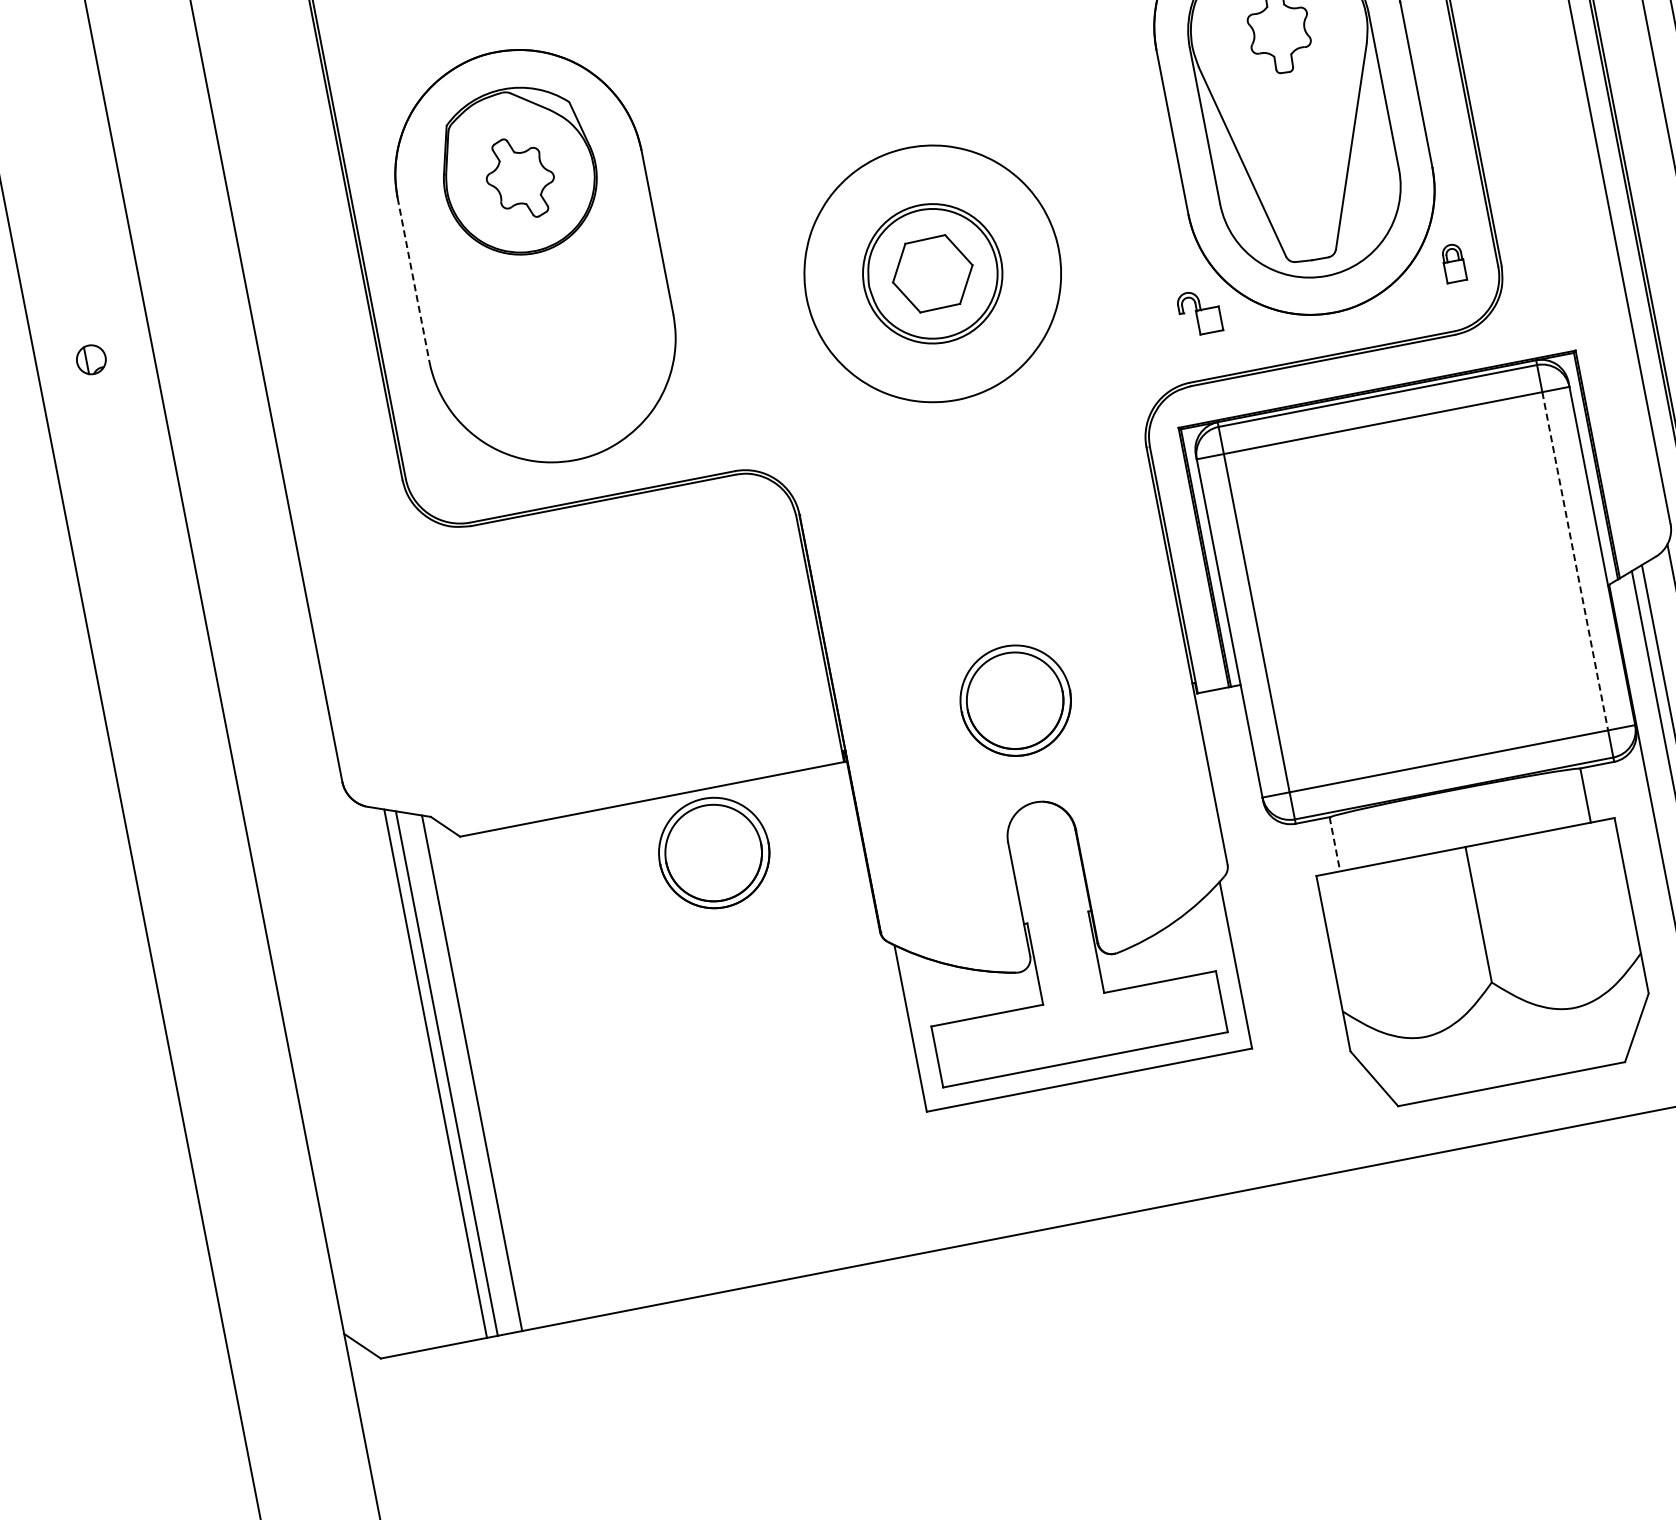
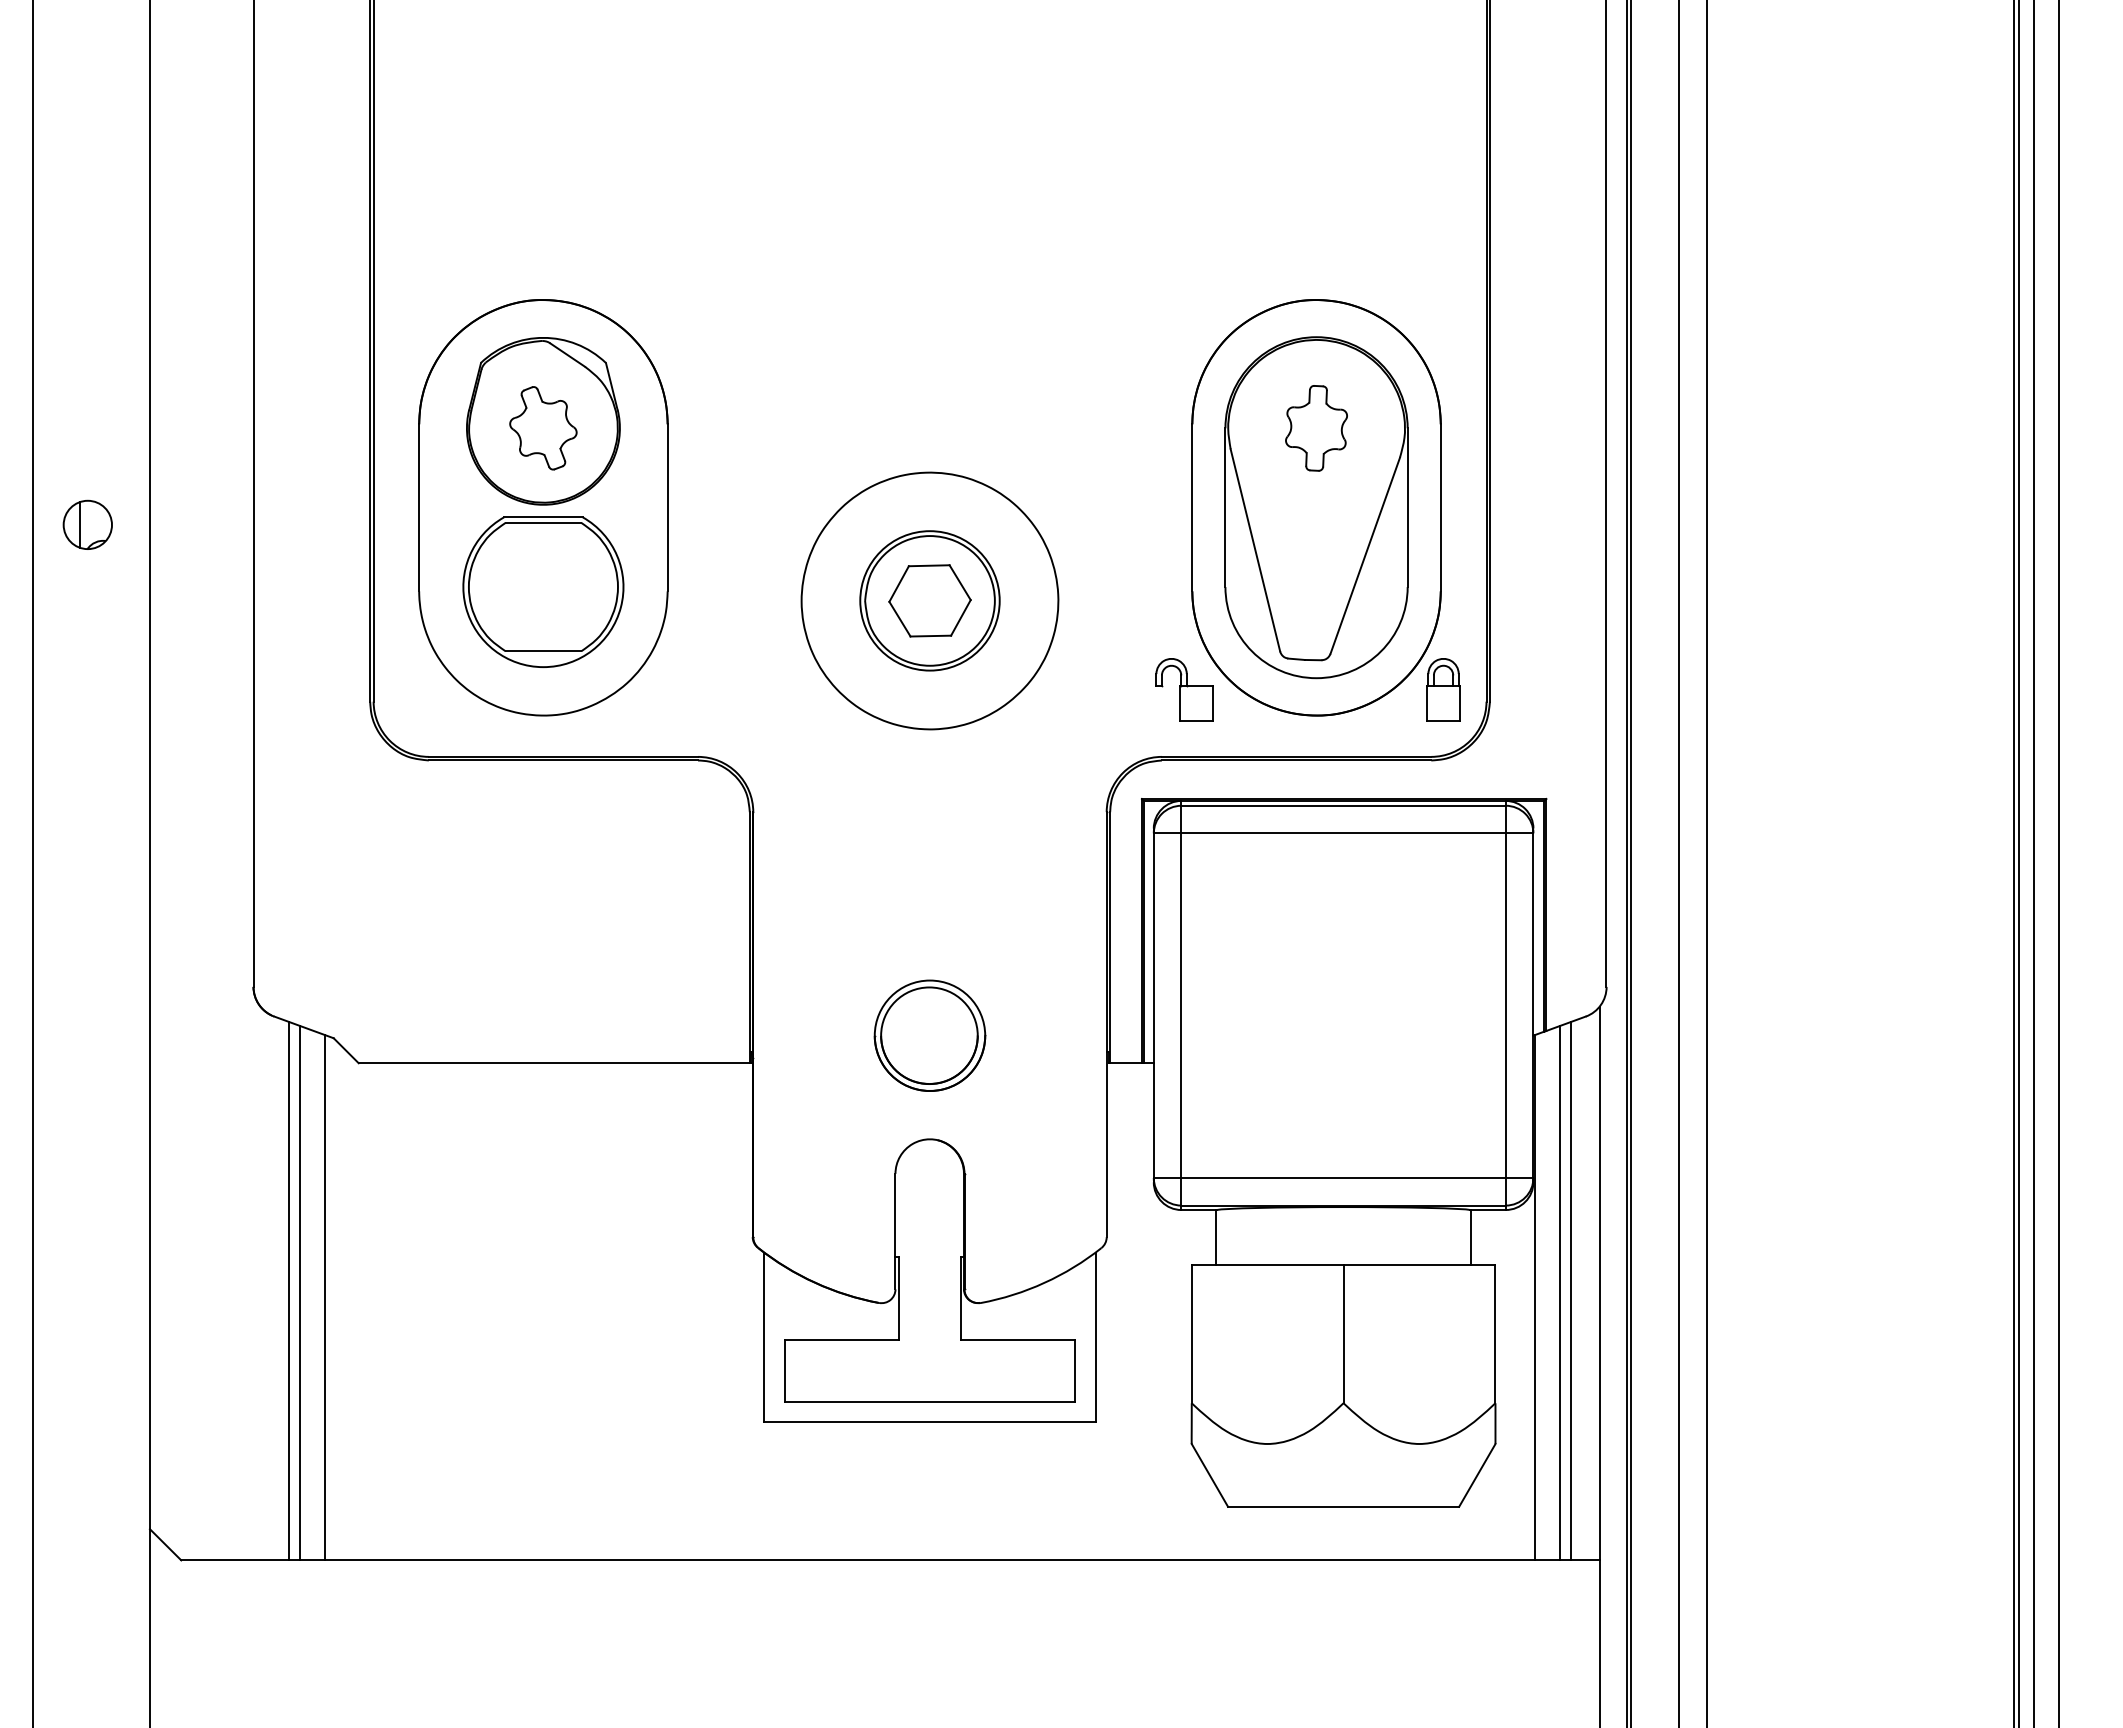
part: (1453, 262) -> (1443, 689), size x1.67
line: (413, 279) -> (419, 507), dashed -> solid
part: (1199, 312) -> (1184, 689), size x1.43
part: (551, 338) -> (543, 591), added
part: (91, 359) -> (87, 524), size x1.67
line: (1575, 562) -> (1505, 1006), dashed -> solid
line: (1334, 844) -> (1215, 1237), dashed -> solid
part: (713, 852) -> (604, 1127), removed

